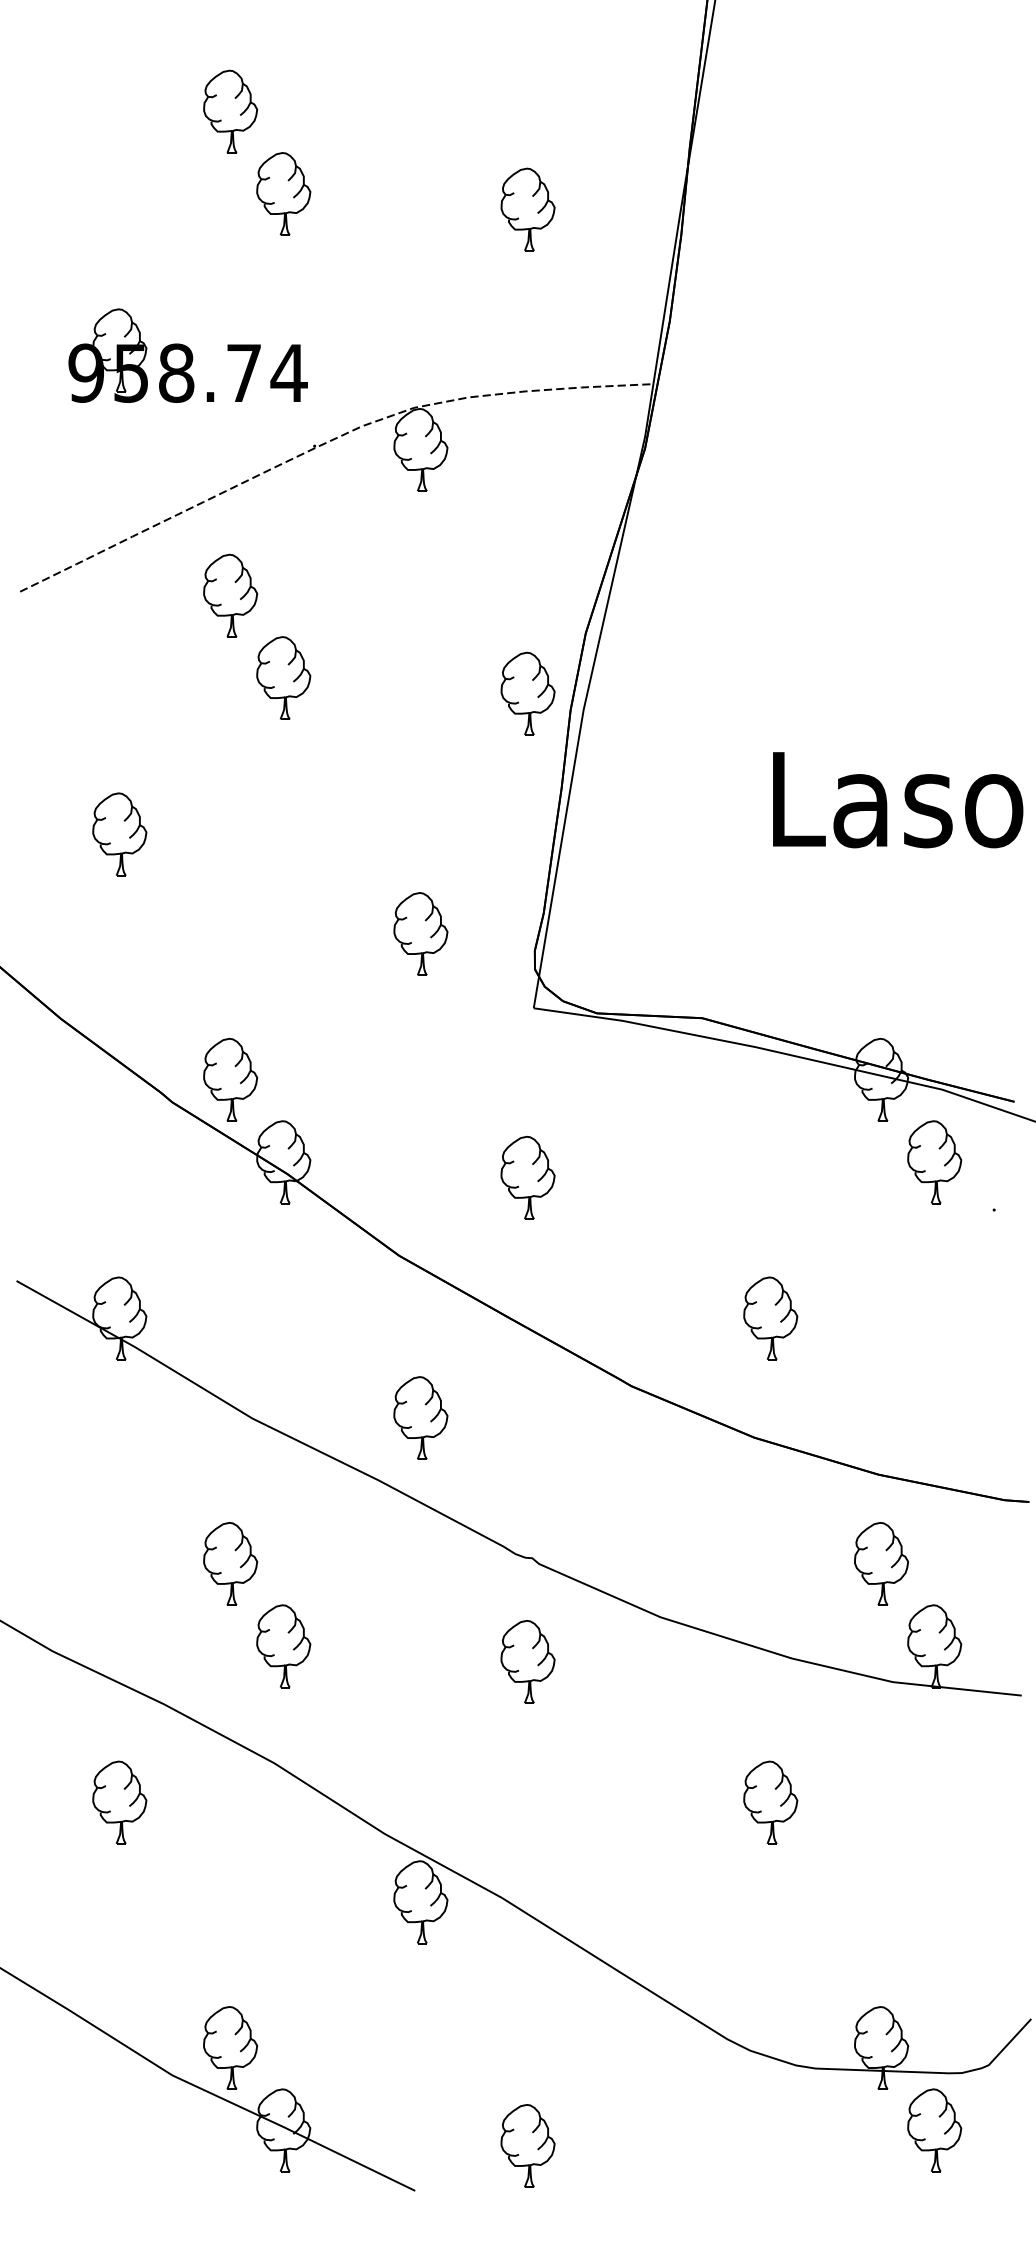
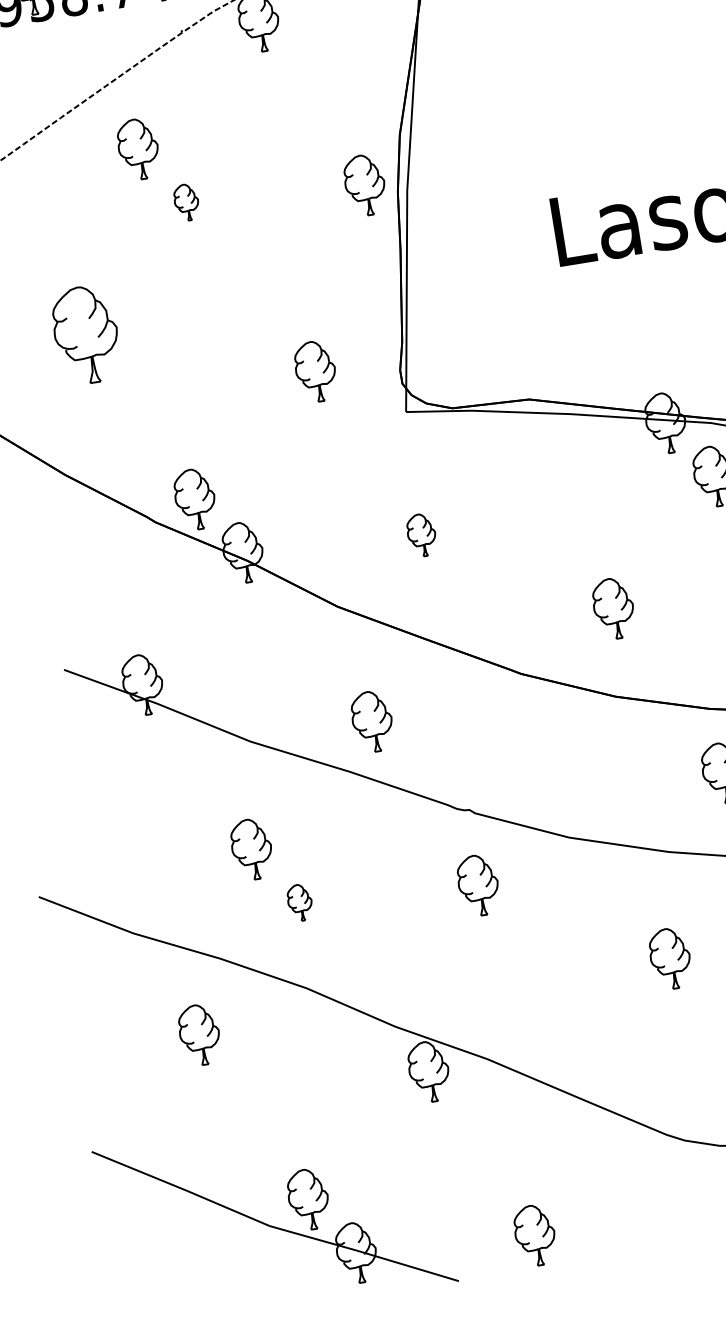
part: (283, 677) -> (186, 202), size x0.6
part: (119, 834) -> (86, 334), size x1.6
part: (527, 1177) -> (421, 535), size x0.7
part: (283, 1646) -> (299, 902), size x0.6

